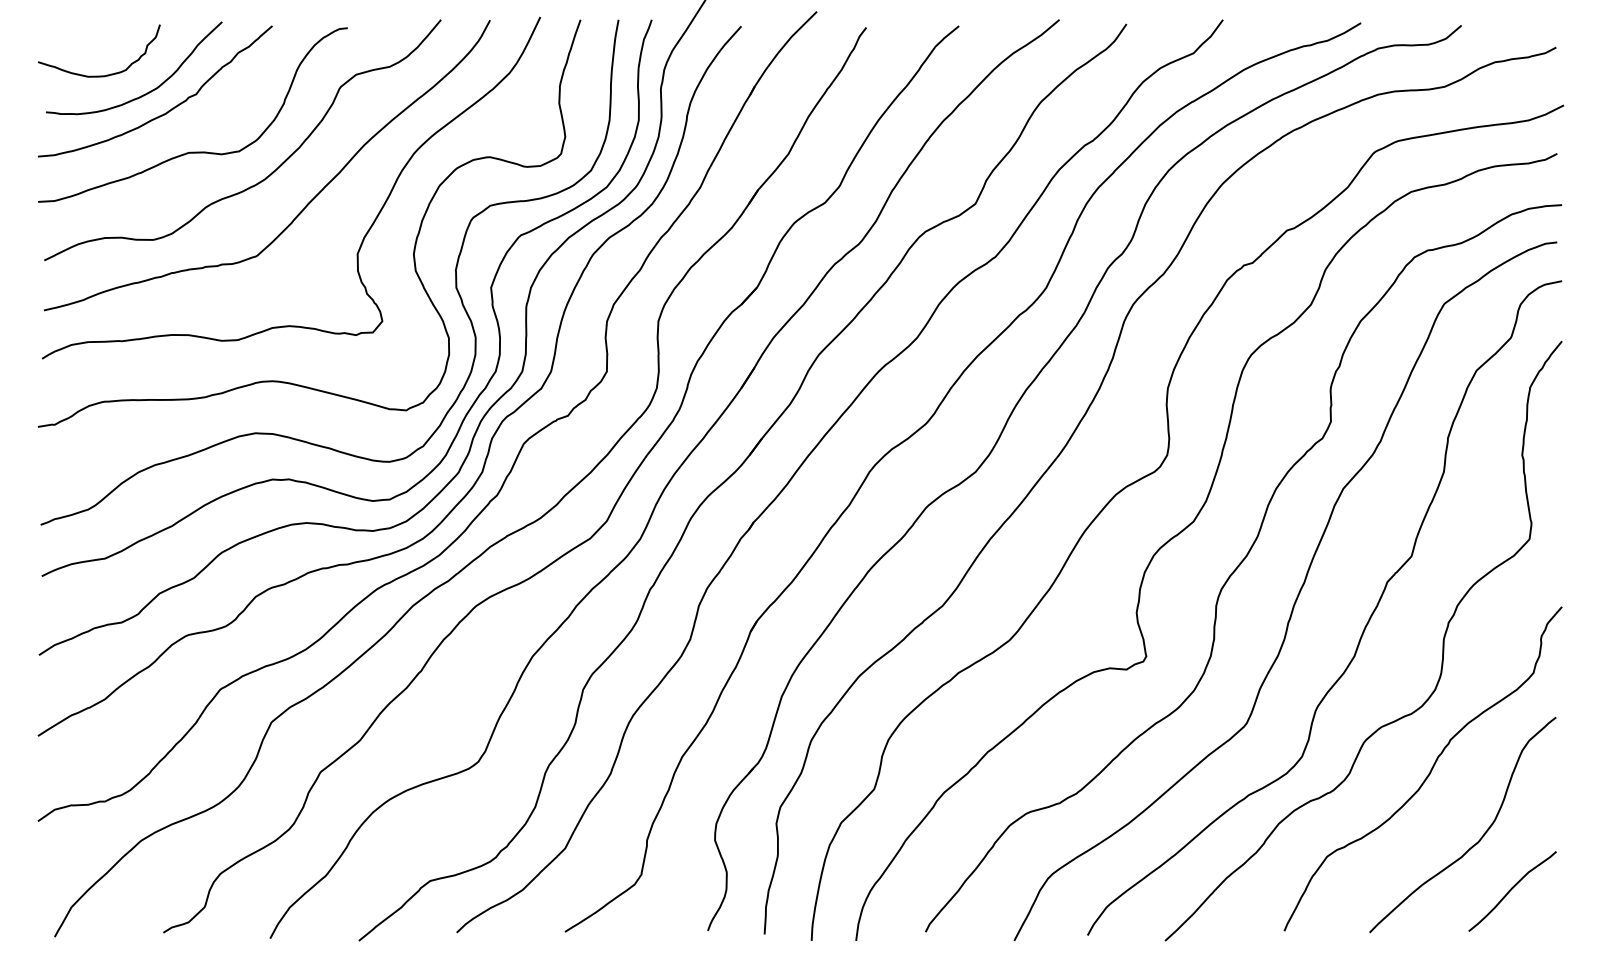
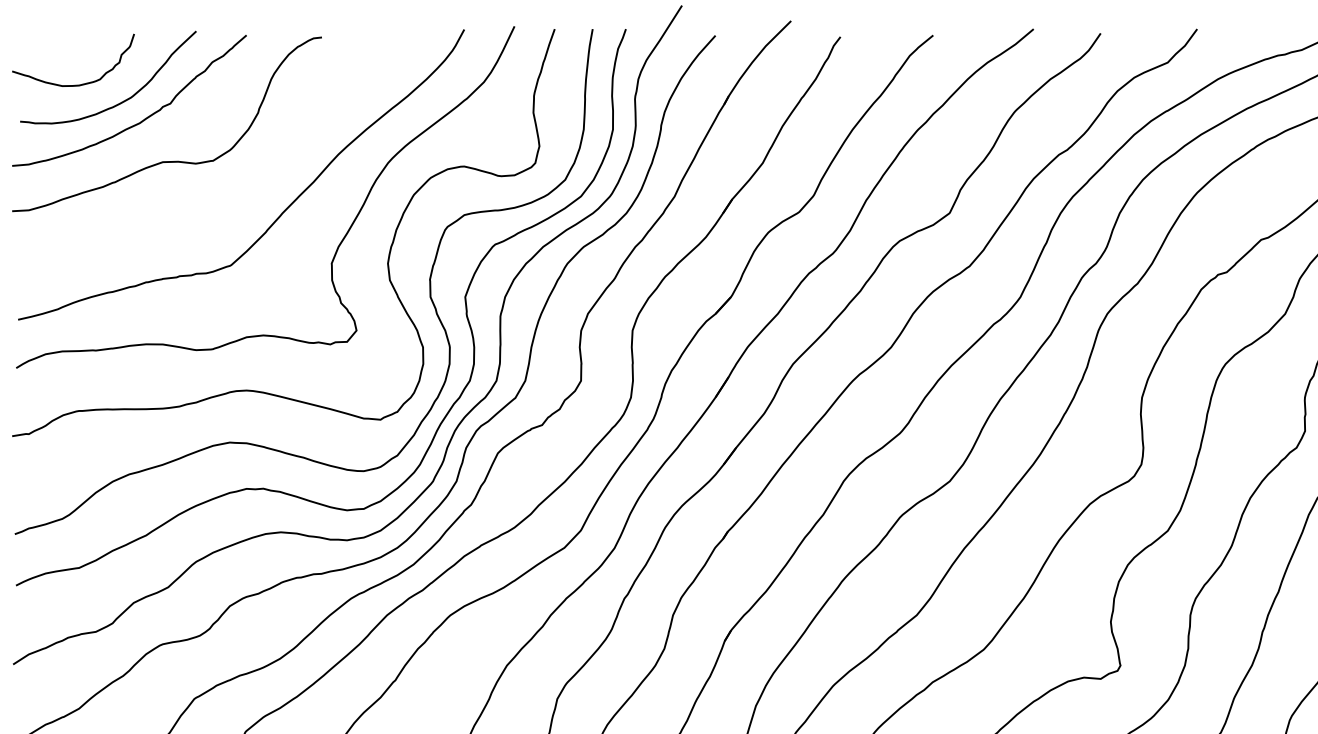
curve: (273, 170) -> (247, 179), removed

